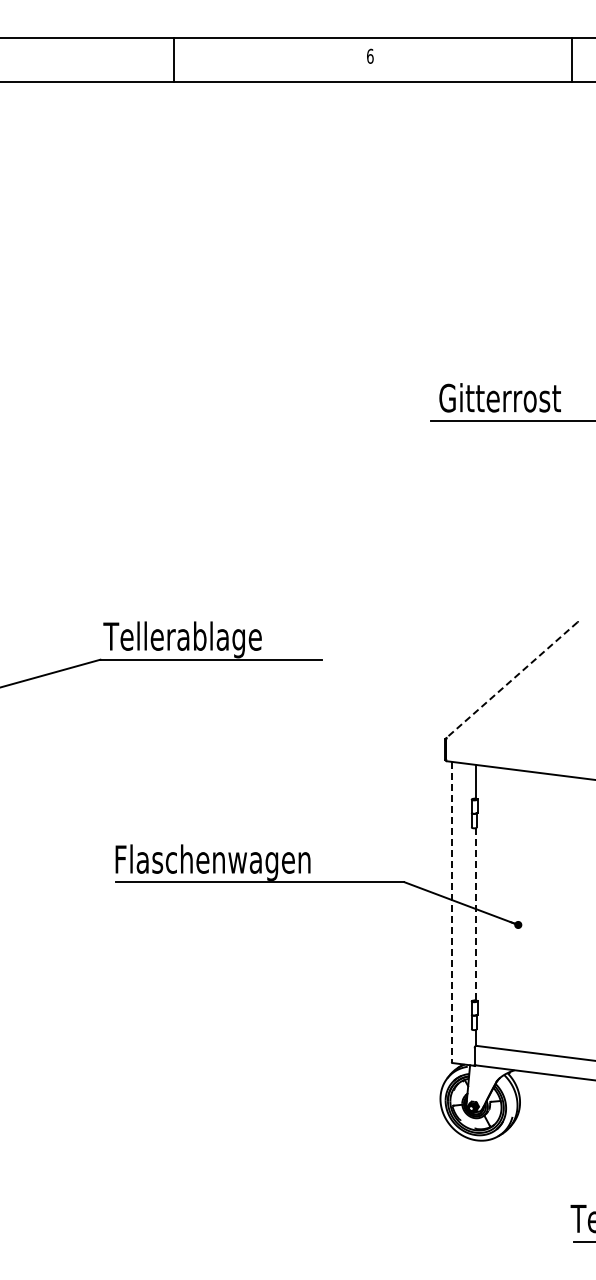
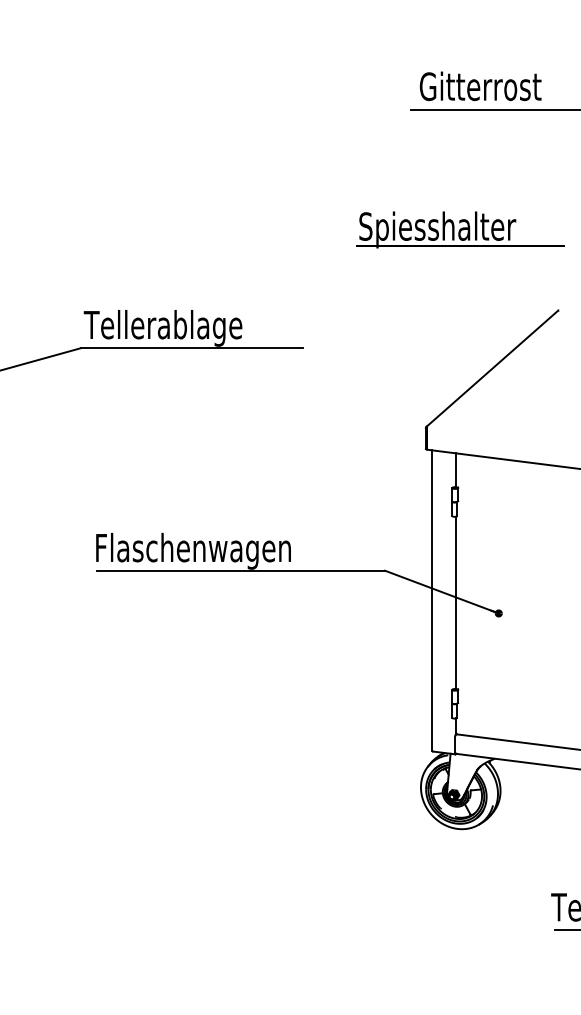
part: (480, 541) -> (460, 229), added
line: (511, 680) -> (491, 368), dashed -> solid
line: (451, 912) -> (431, 600), dashed -> solid
line: (475, 914) -> (455, 602), dashed -> solid

